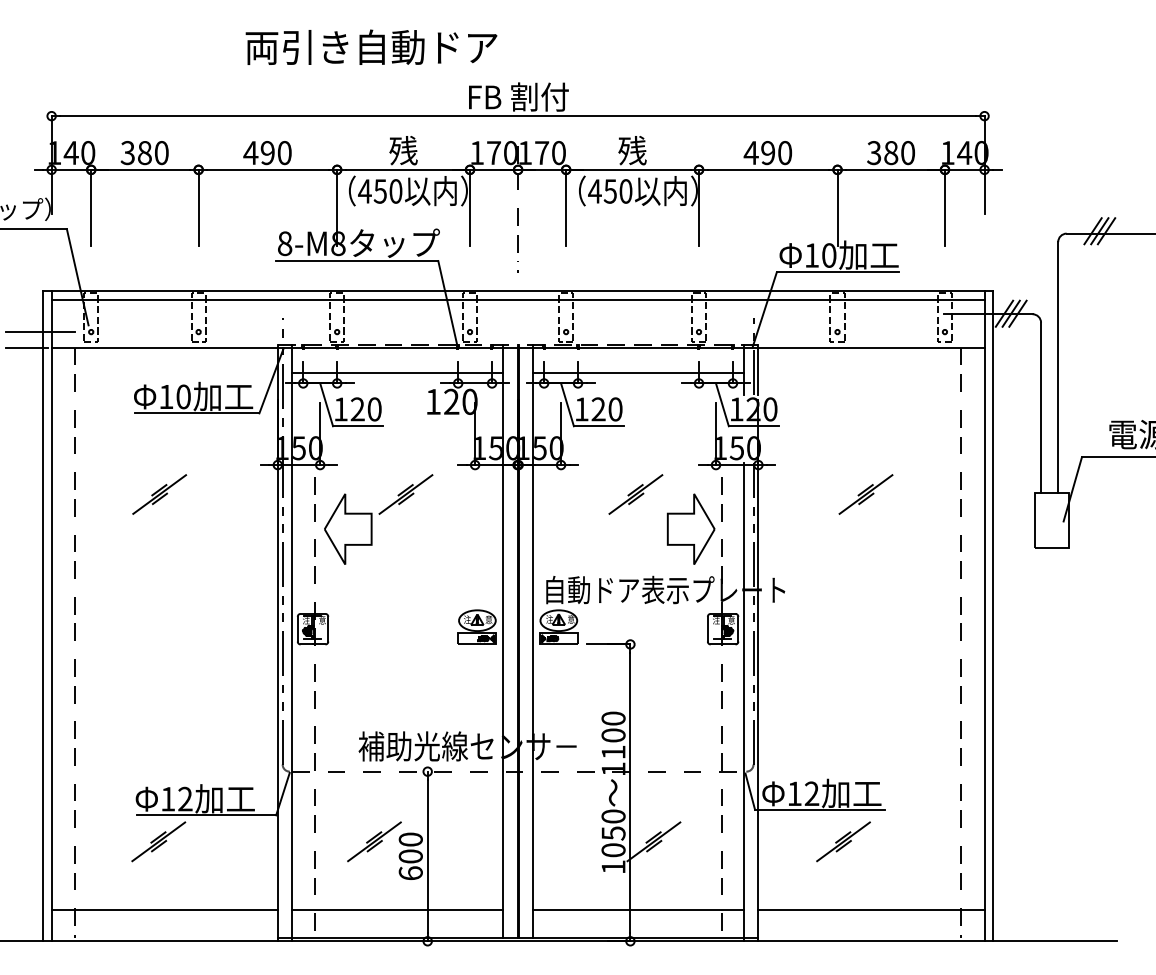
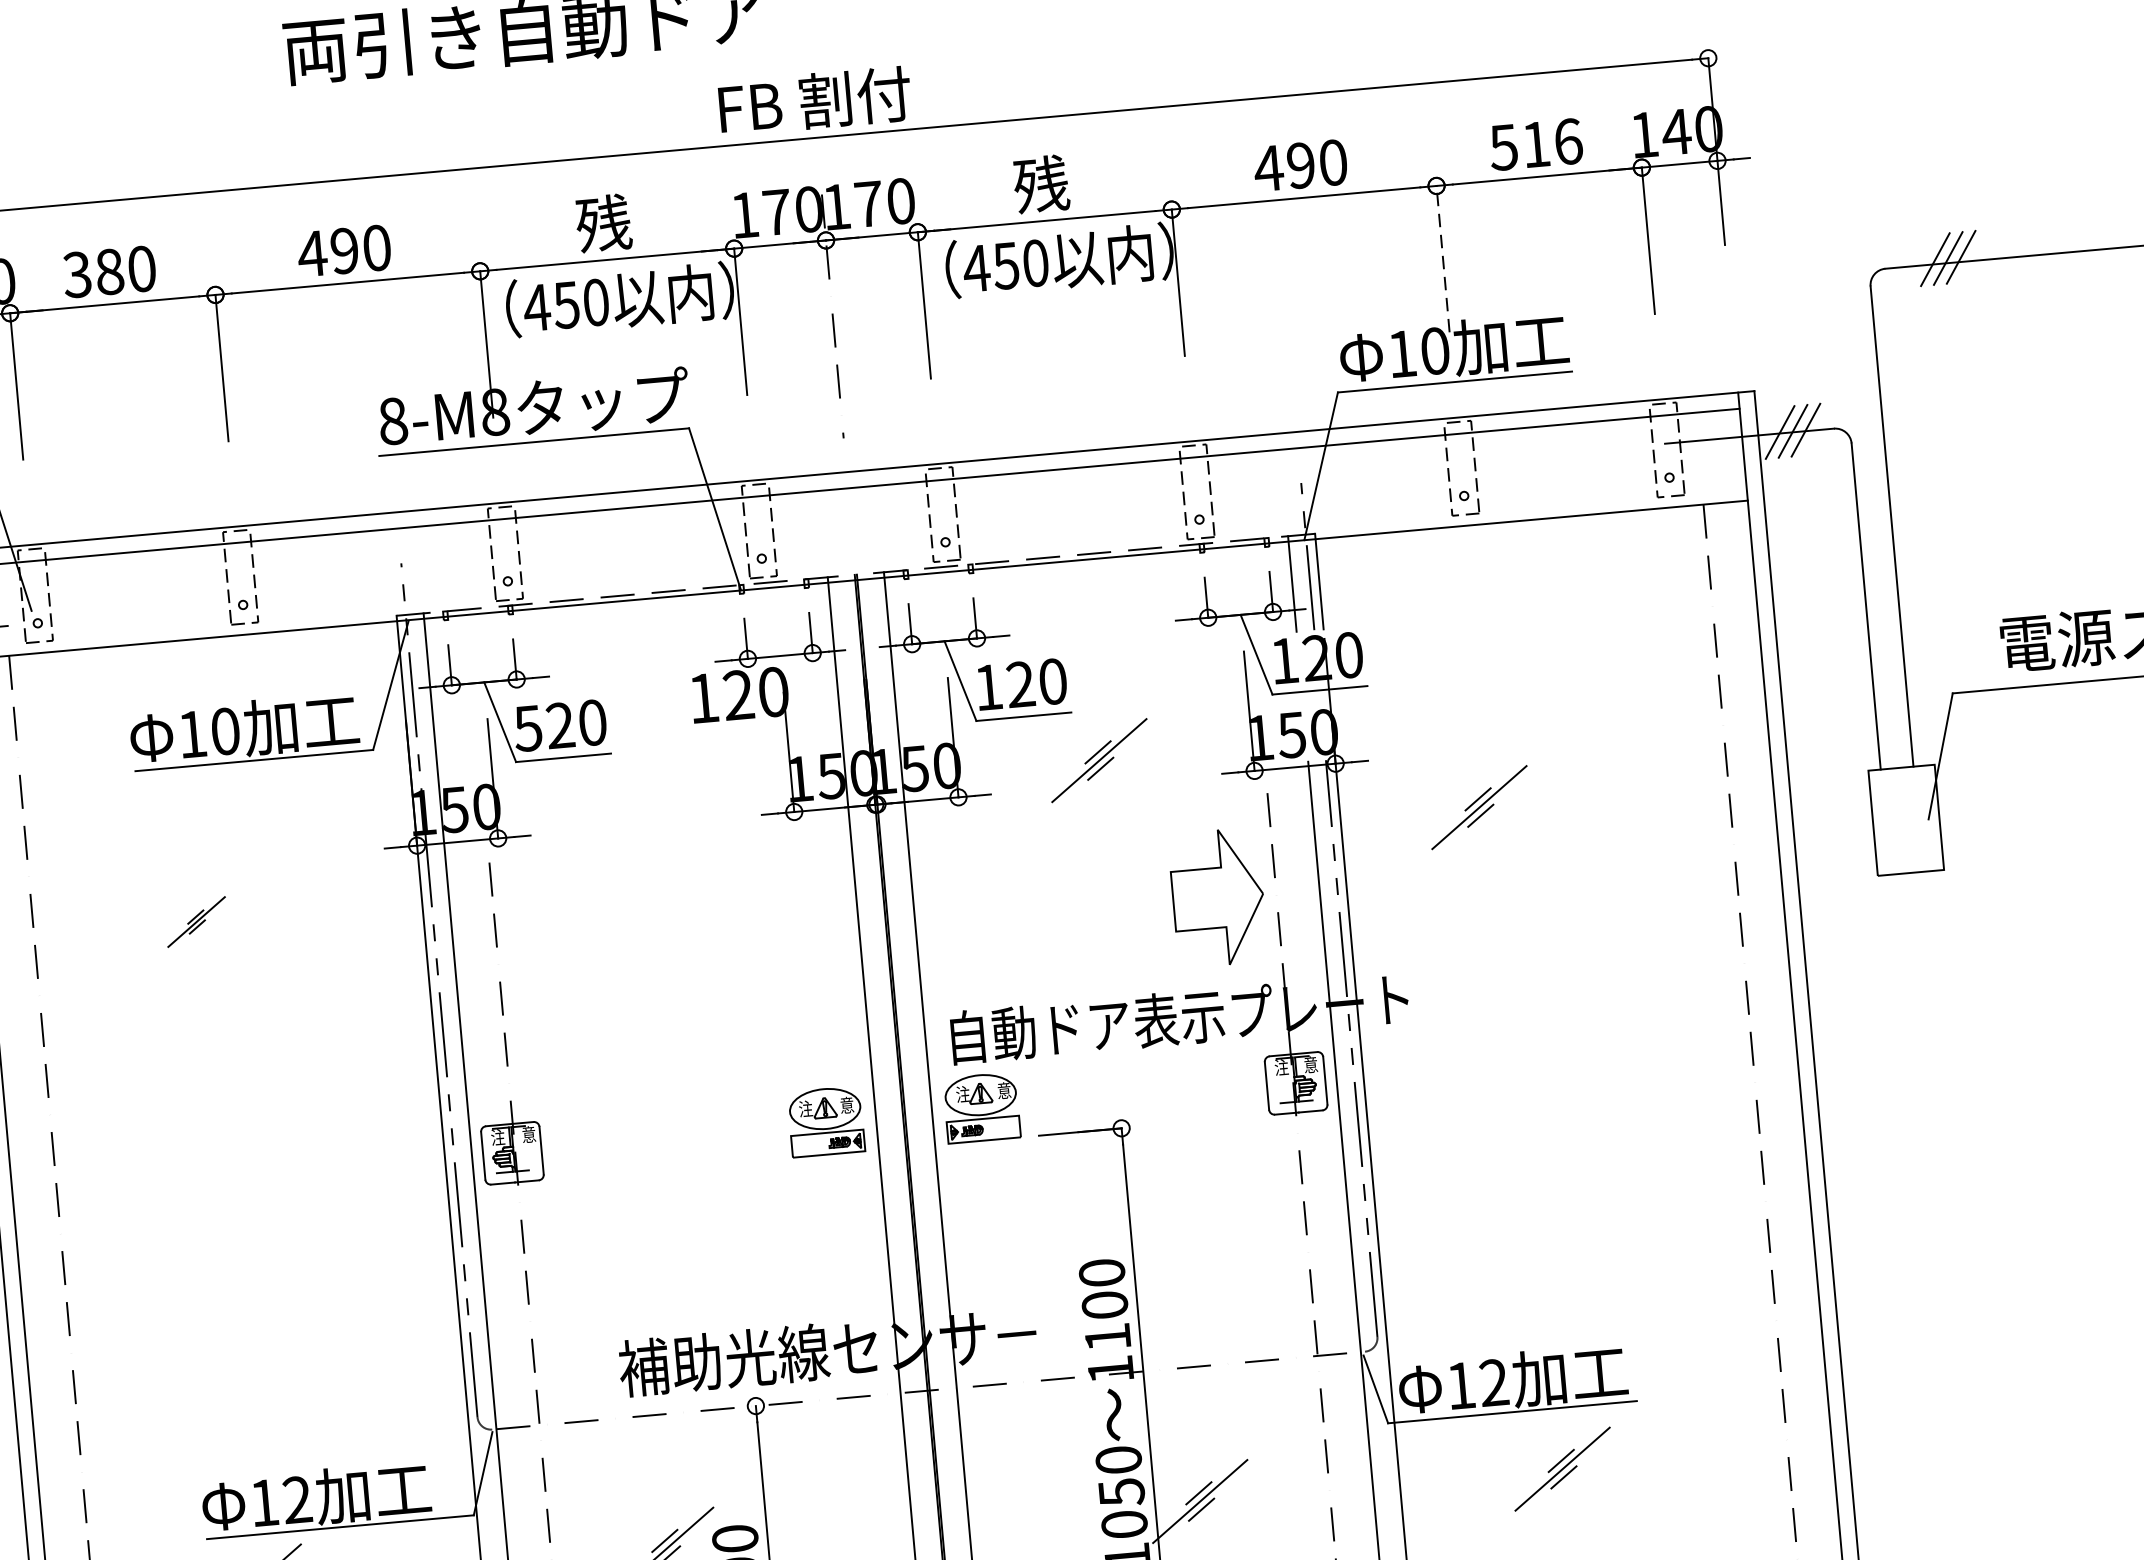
text: (891, 153) -> (1536, 145), 380 -> 516
line: (837, 207) -> (1442, 257), solid -> dashed
line: (397, 373) -> (630, 650), removed
line: (638, 373) -> (1090, 609), removed
text: (340, 409) -> (527, 728), 120 -> 520
part: (159, 494) -> (196, 922), size x0.6
part: (635, 494) -> (1098, 760), moved
part: (865, 494) -> (1478, 807), moved
part: (378, 519) -> (618, 932), removed

